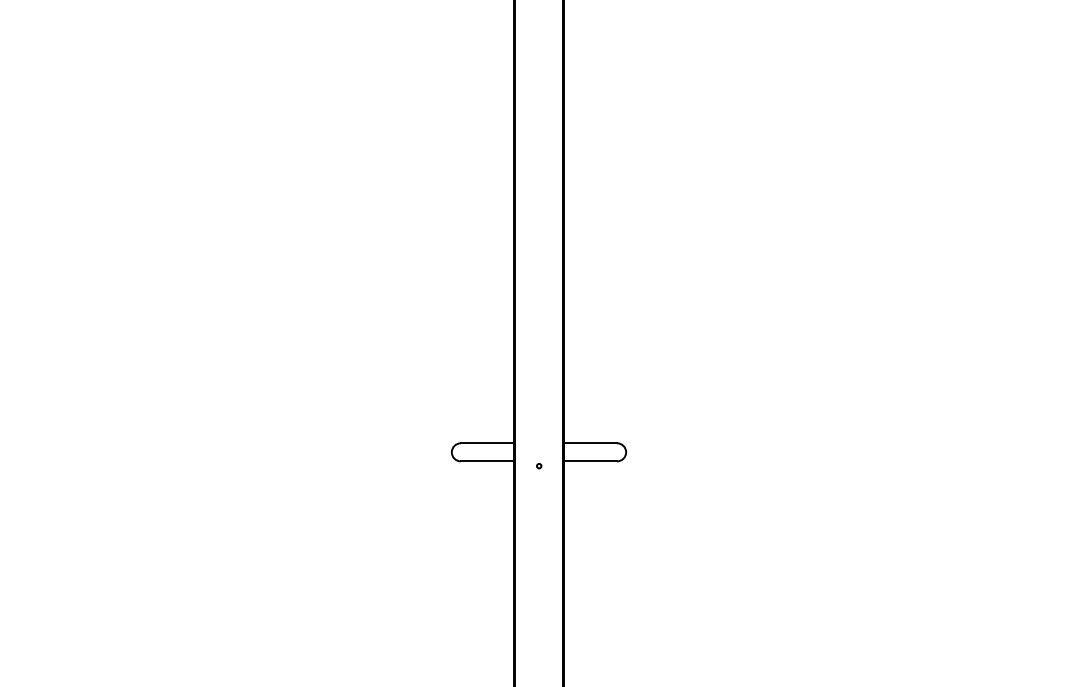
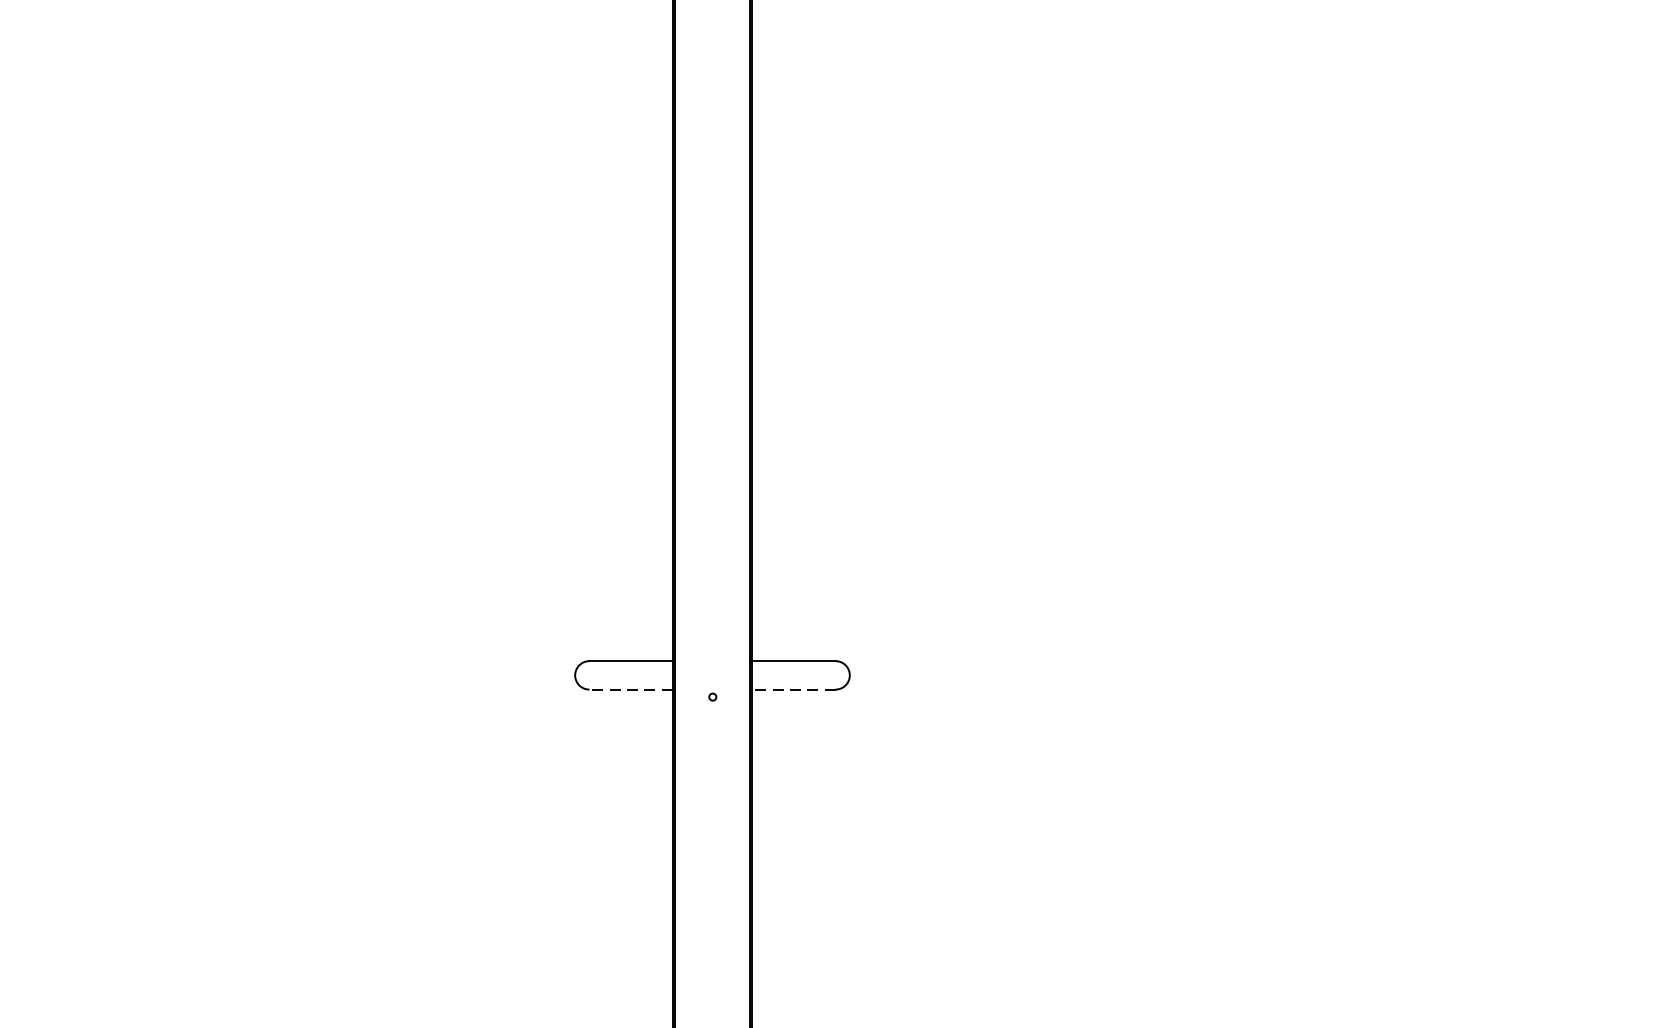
line: (486, 461) -> (629, 689), solid -> dashed
line: (590, 461) -> (793, 689), solid -> dashed

